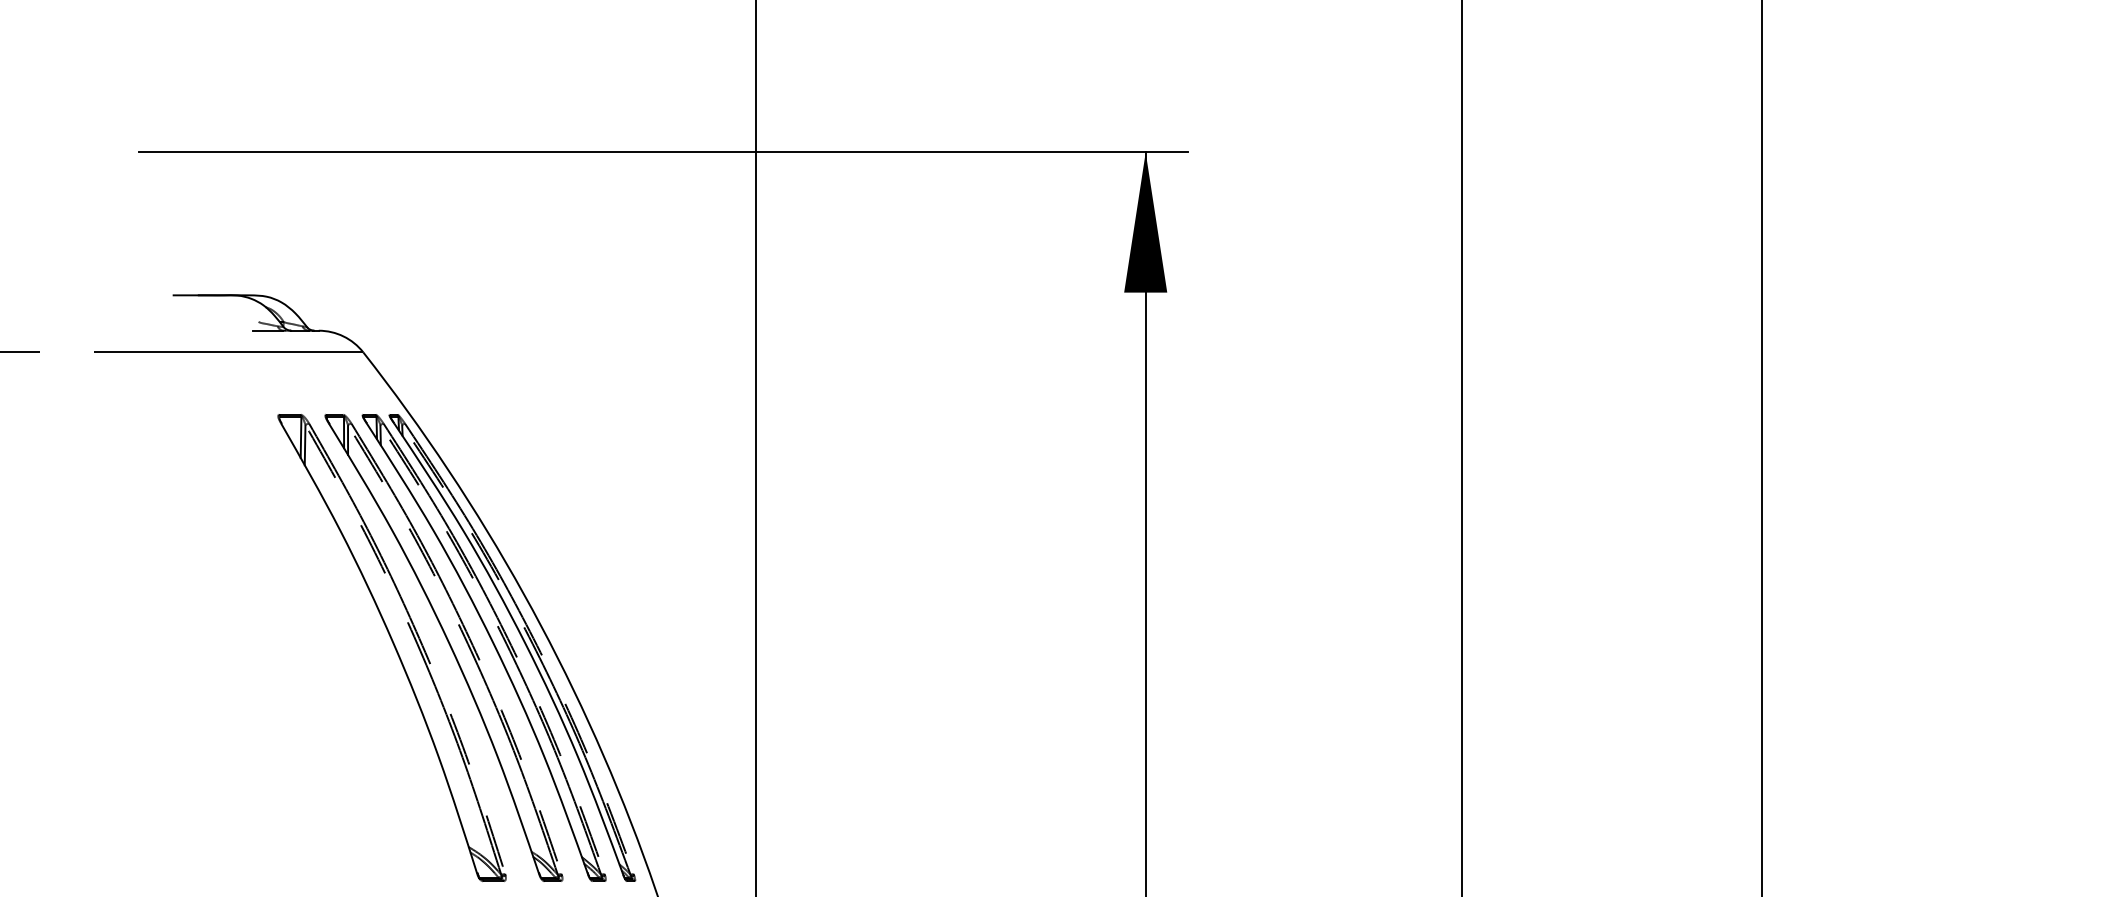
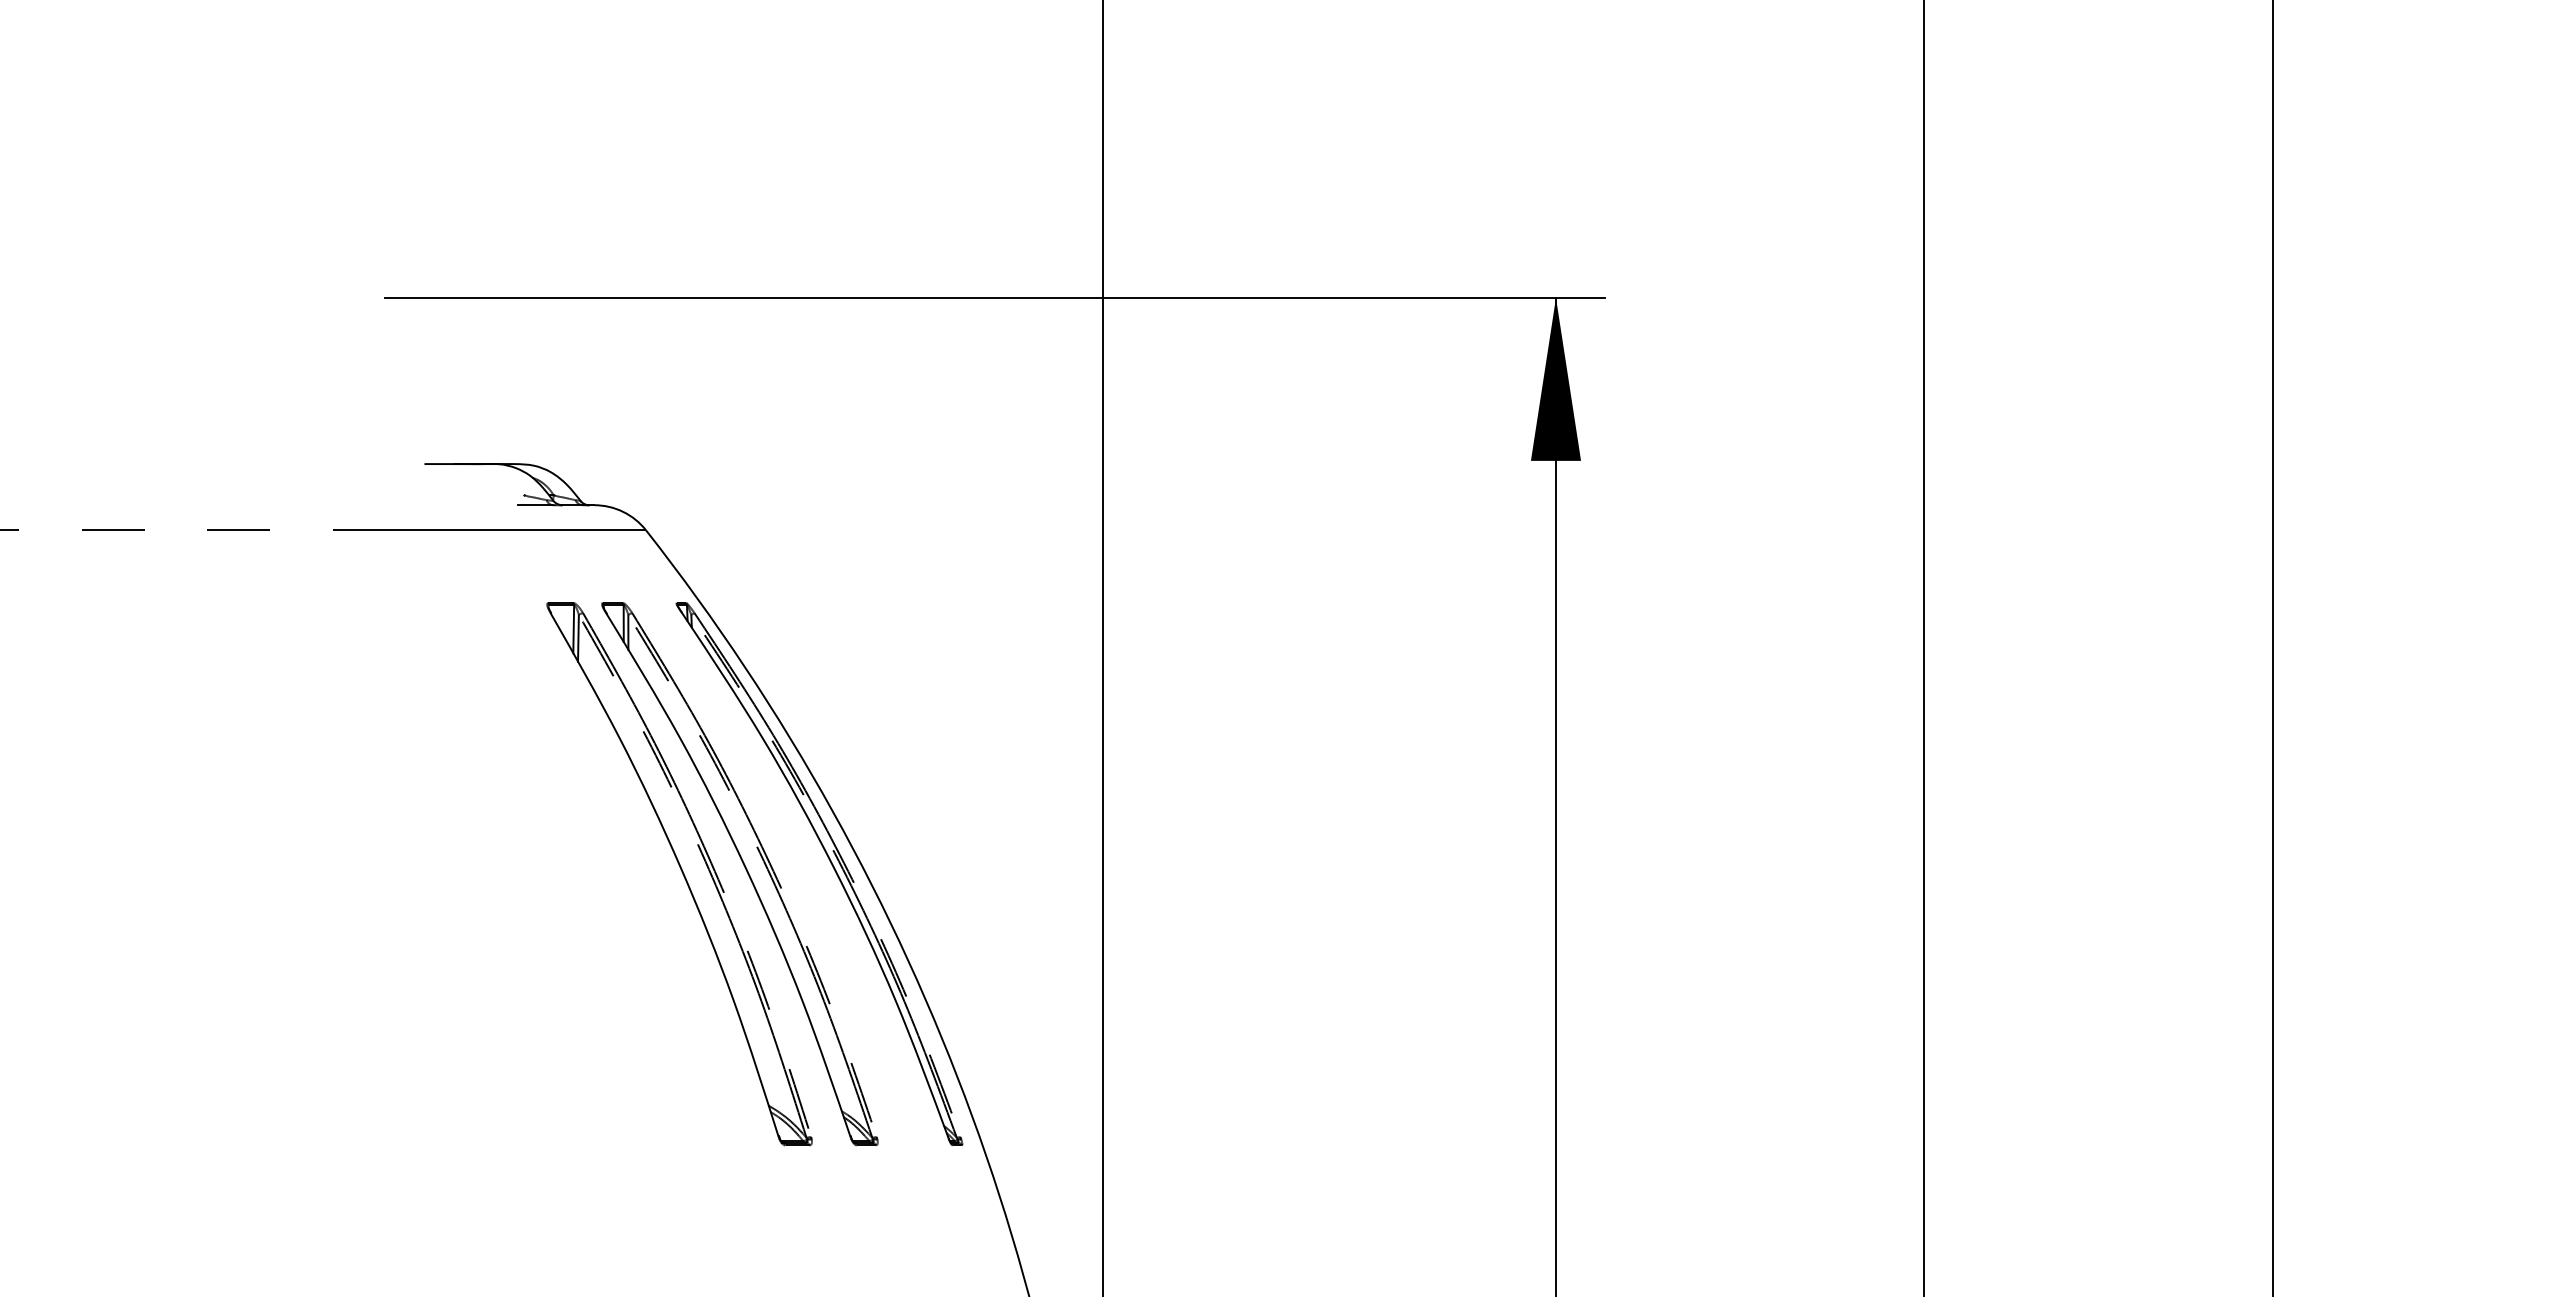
part: (492, 643) -> (796, 869), removed

